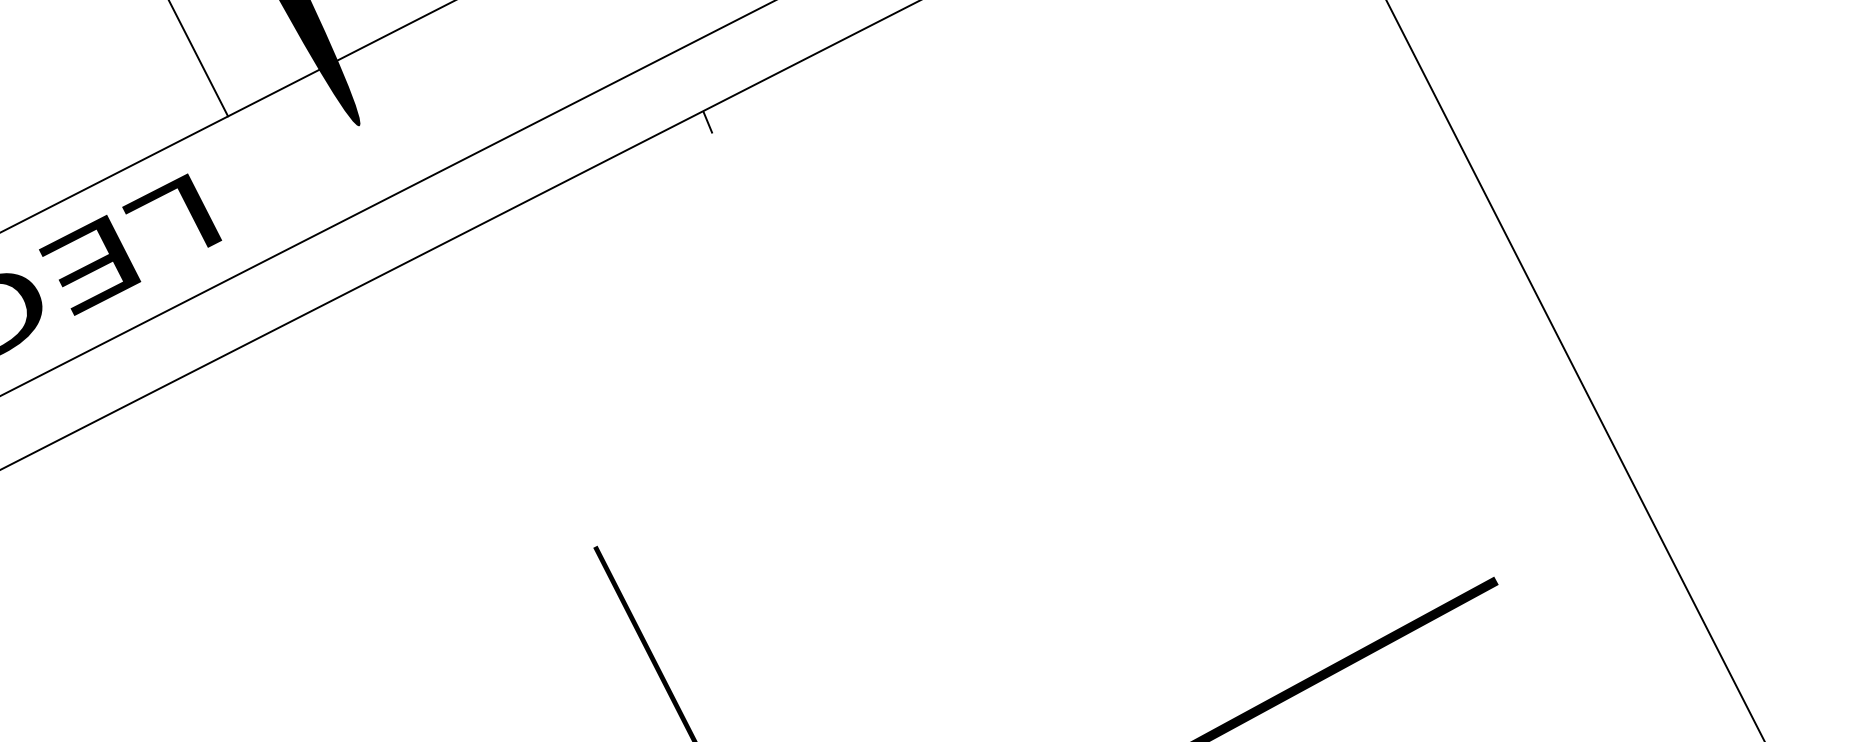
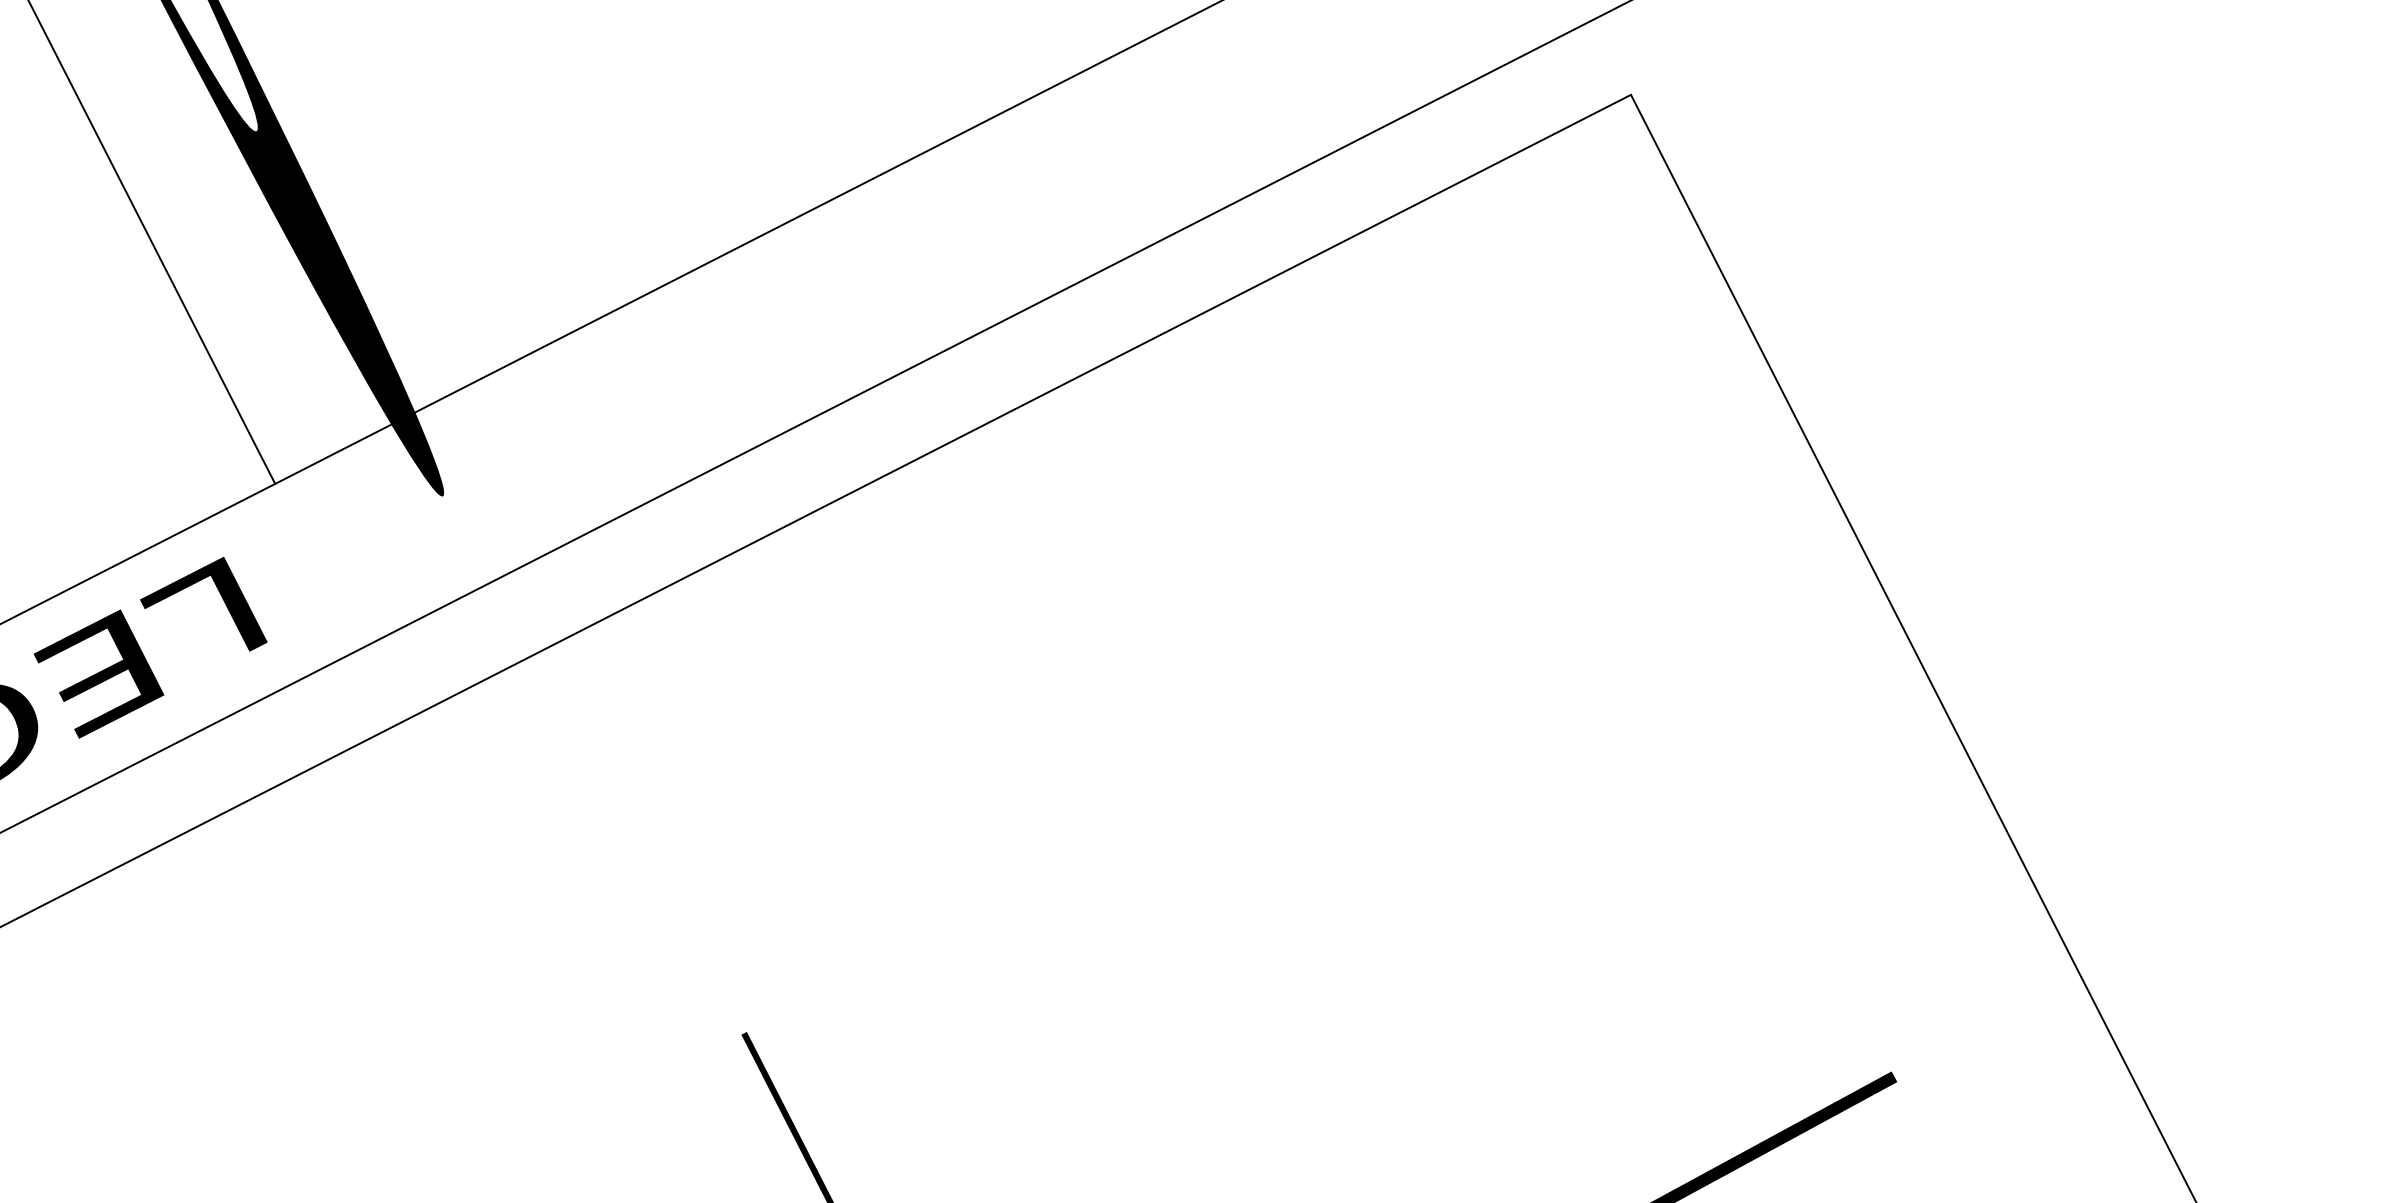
line: (707, 122) -> (887, 491), removed

